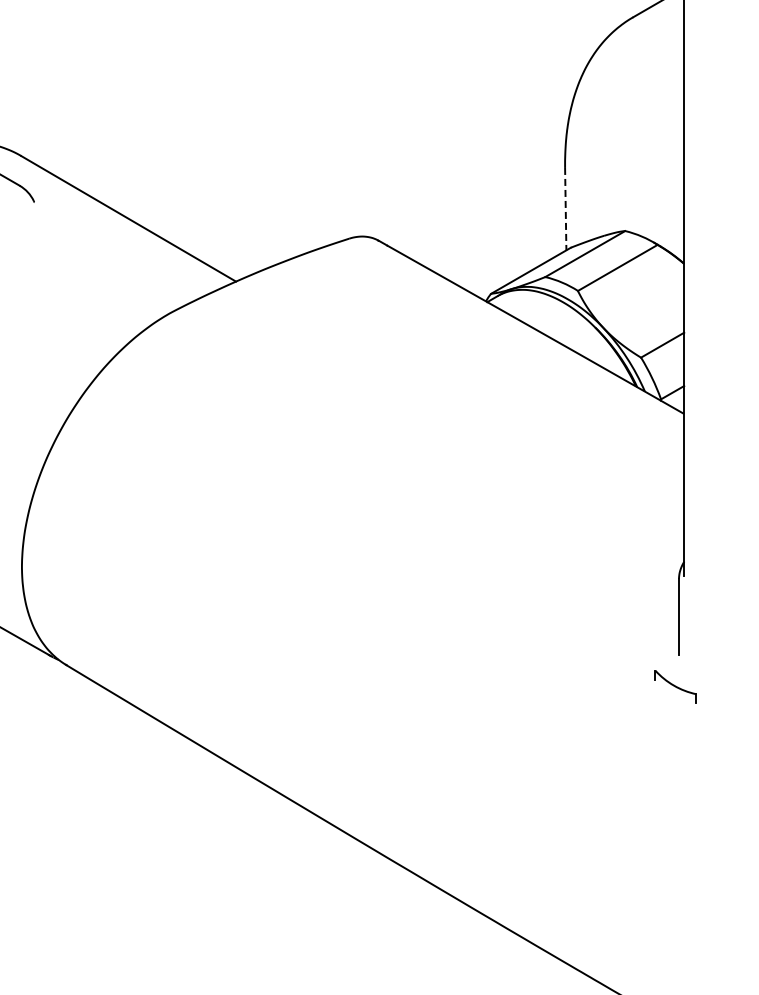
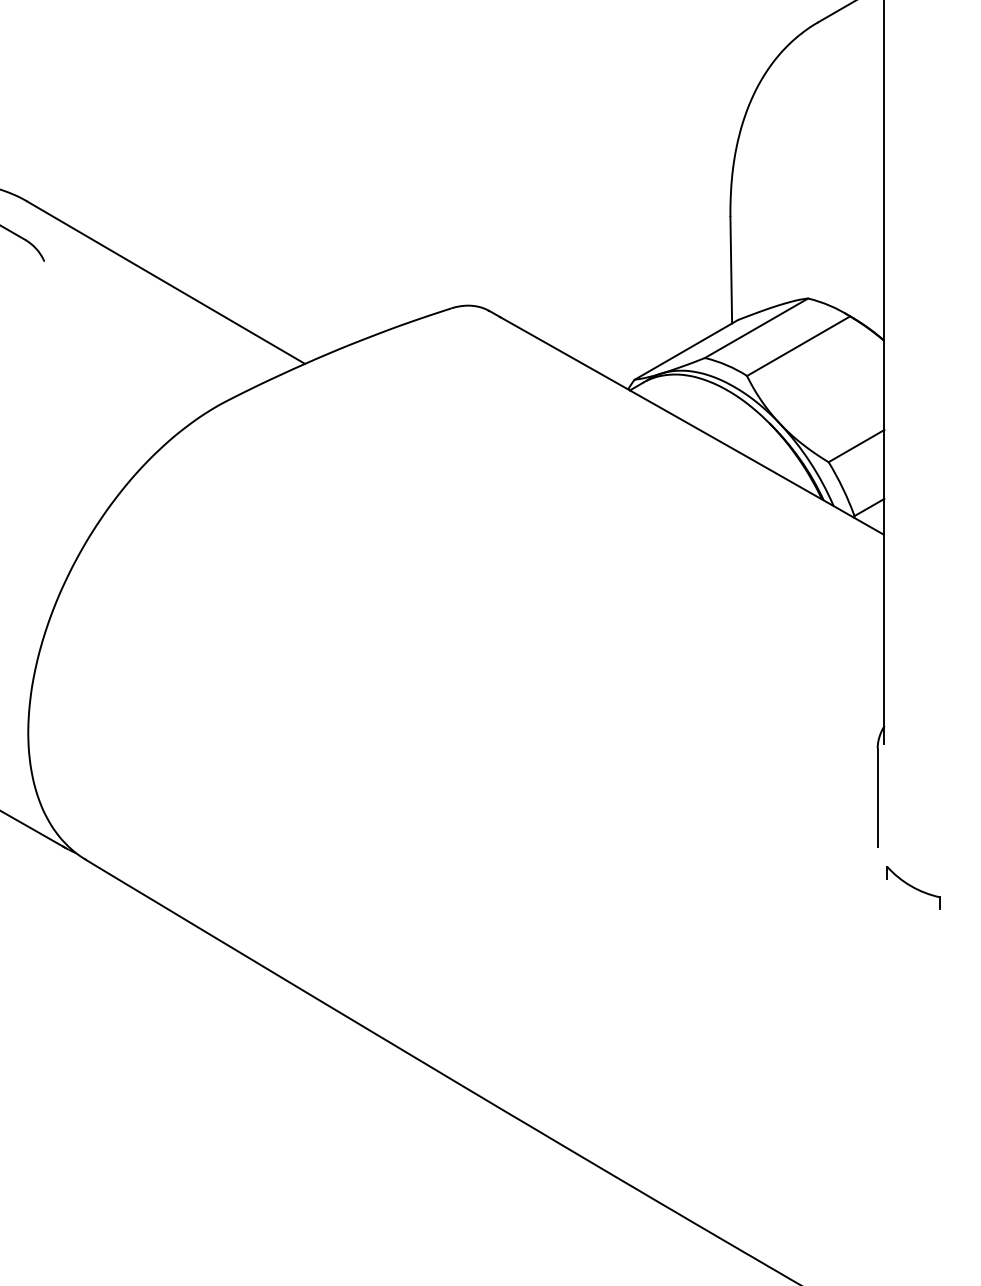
line: (565, 209) -> (730, 270), dashed -> solid
part: (675, 686) -> (913, 887), moved

